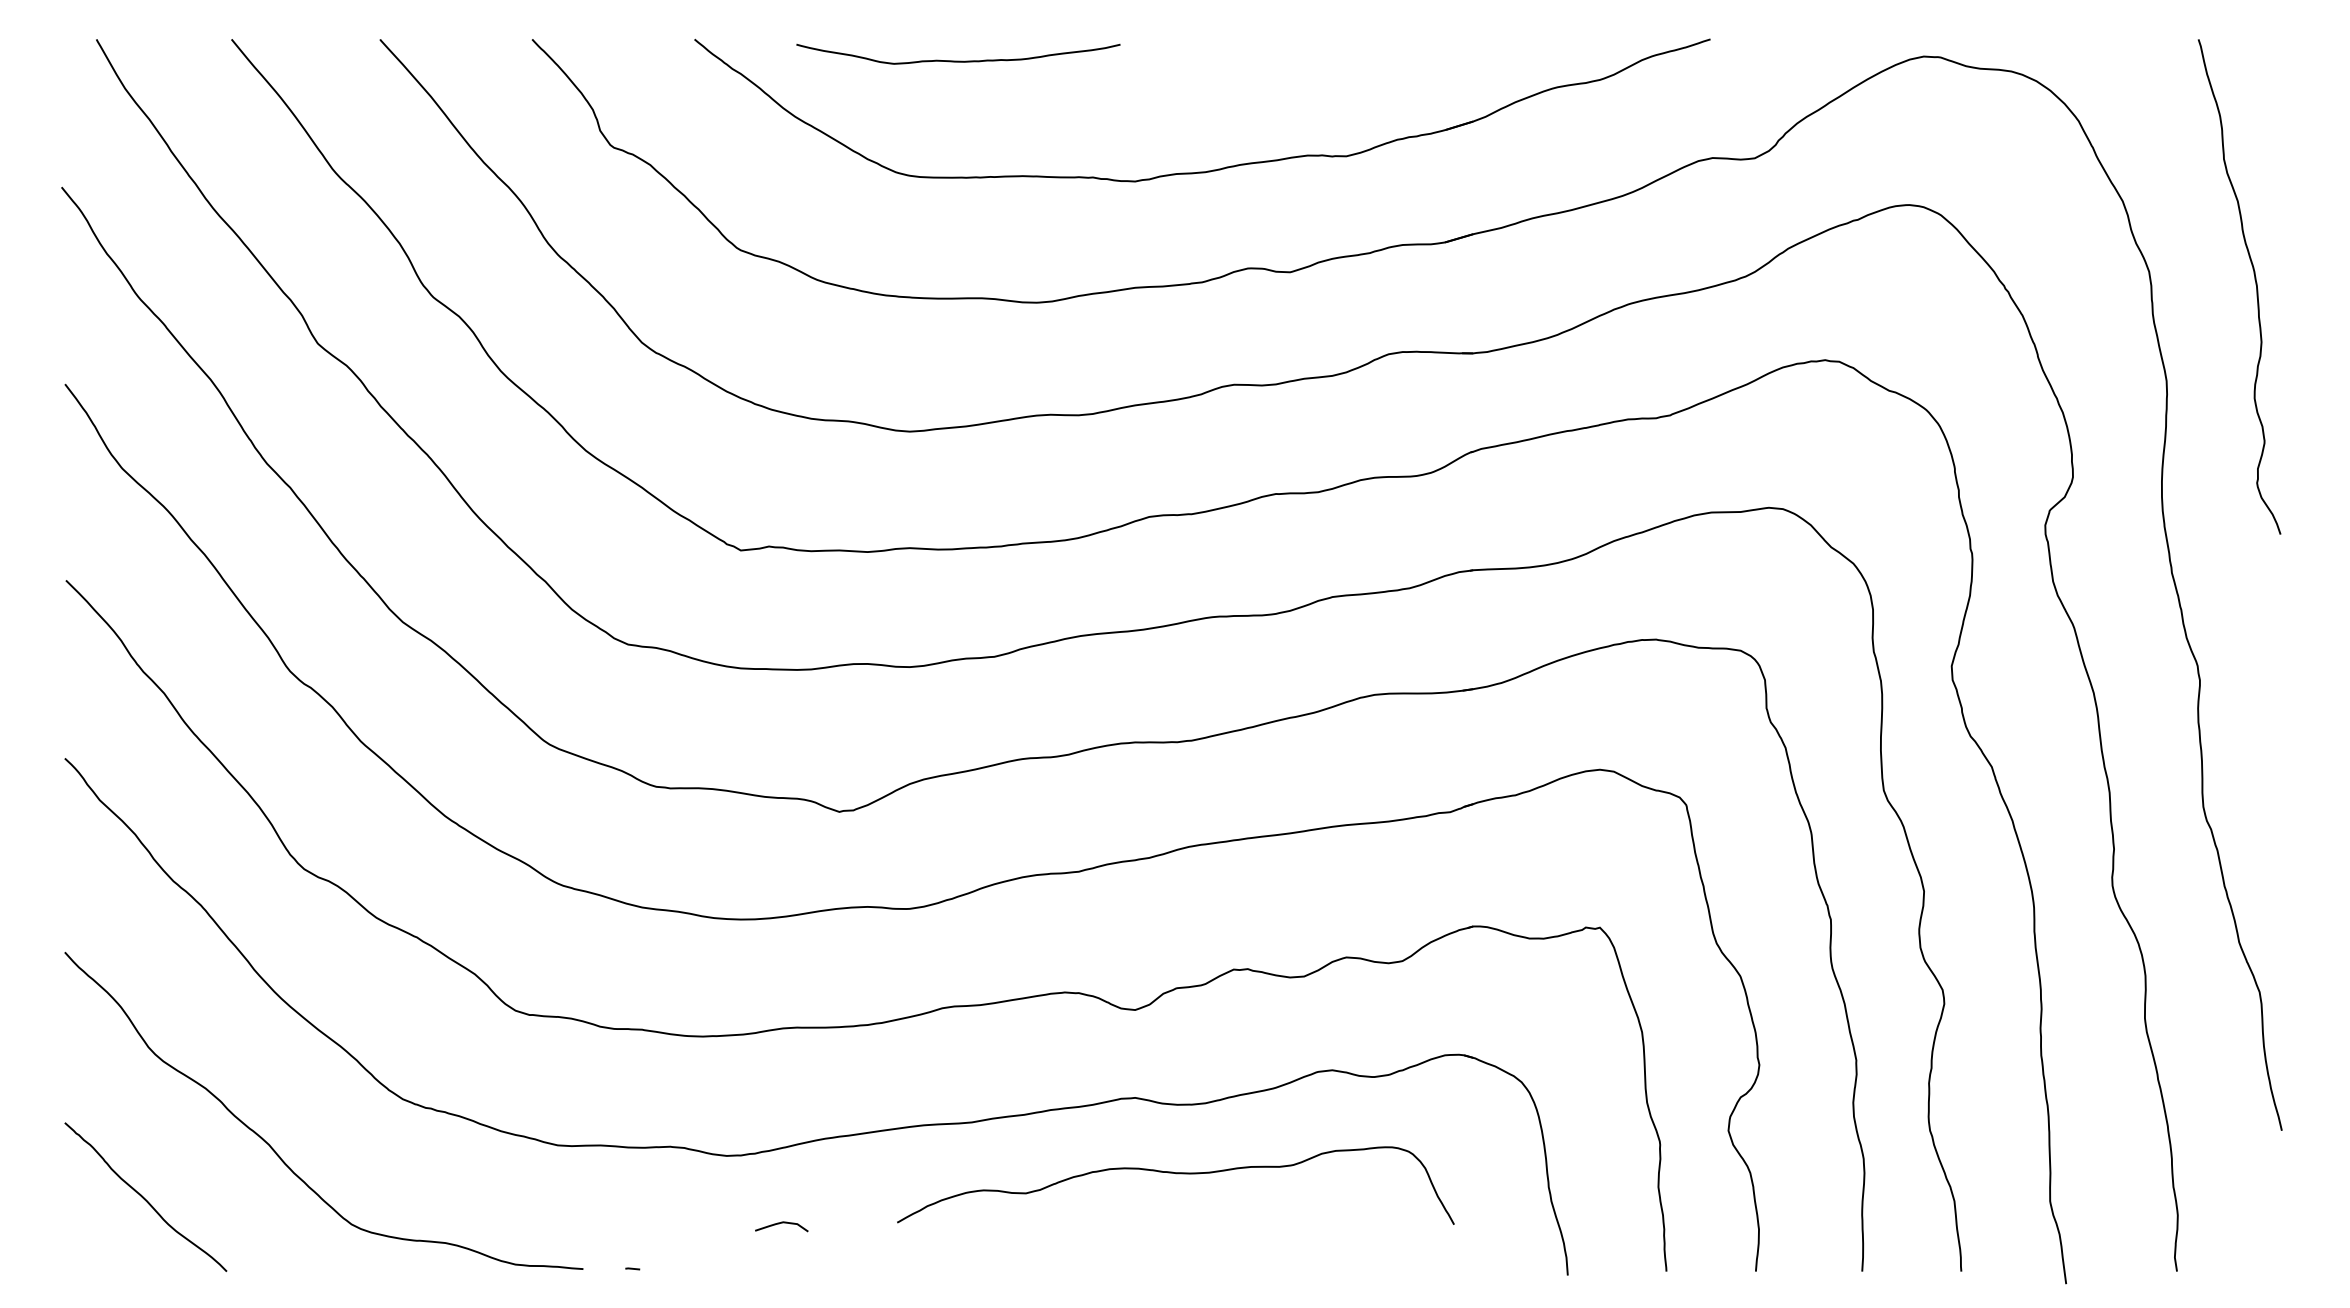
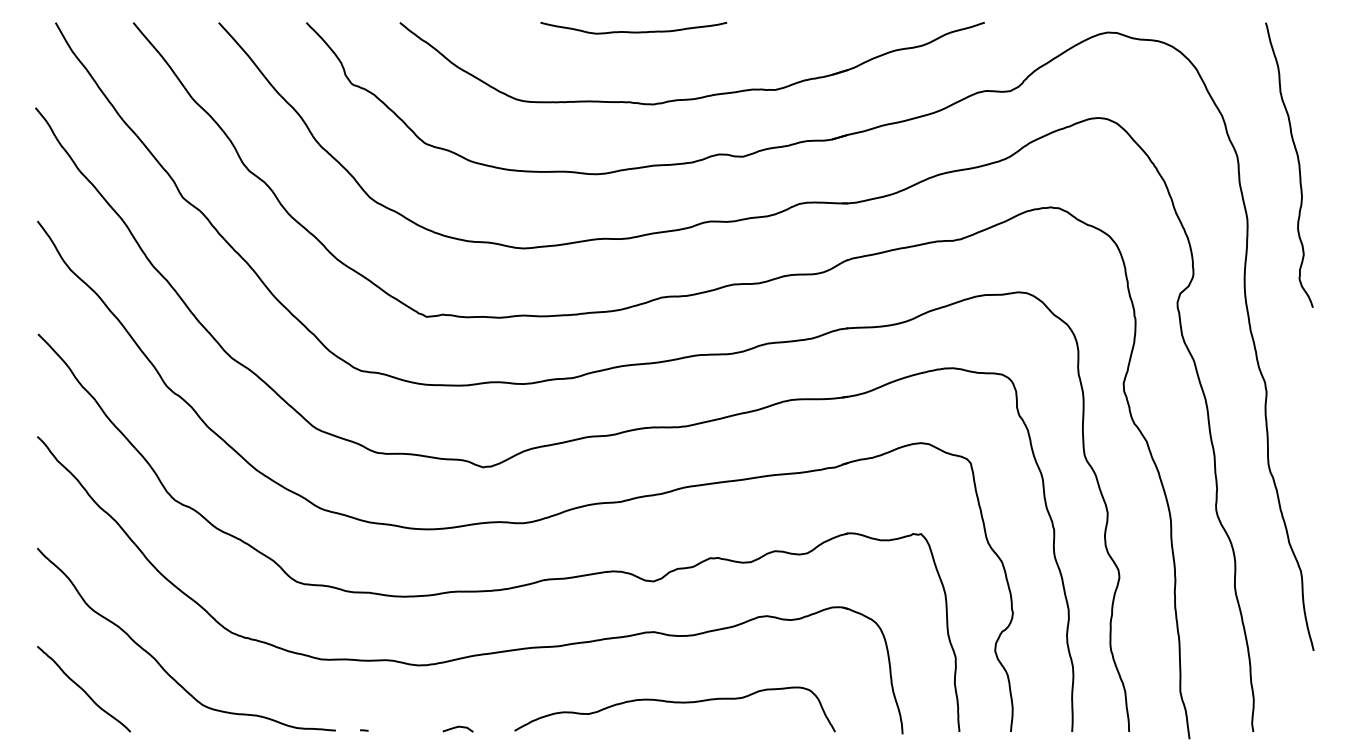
curve: (957, 59) -> (633, 31), moved
curve: (1175, 1175) -> (674, 703), moved
curve: (780, 1223) -> (457, 727), moved

